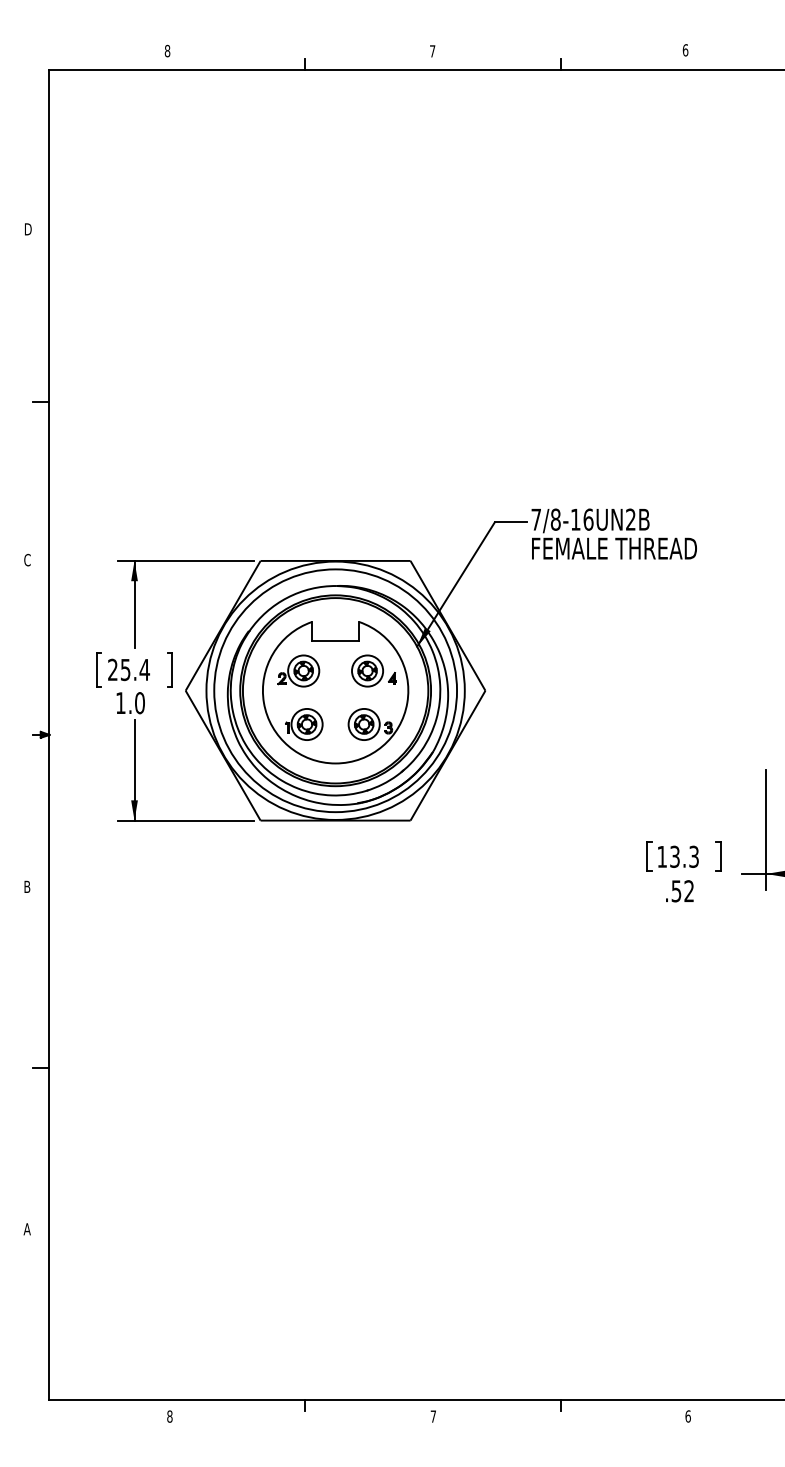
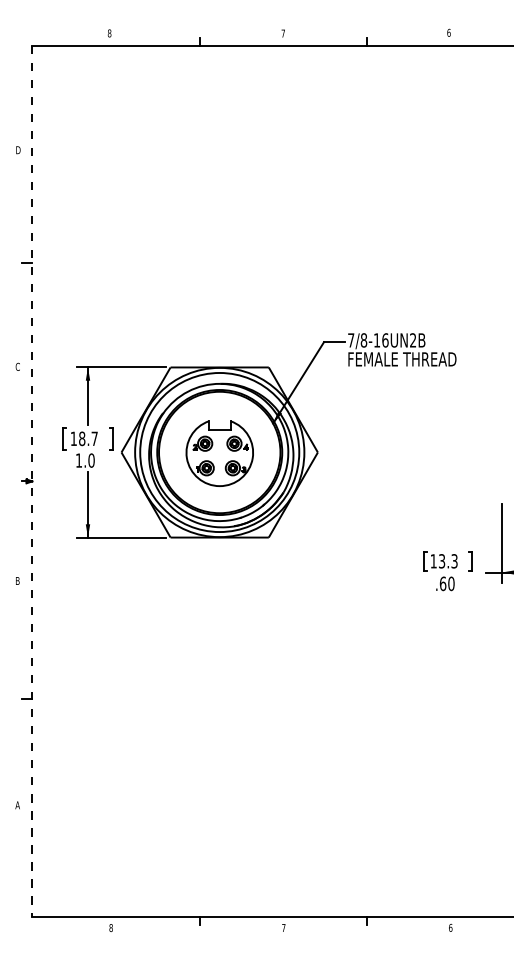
text: (129, 669) -> (84, 438), 25.4 -> 18.7
part: (335, 692) -> (219, 453), size x0.7
line: (49, 735) -> (32, 481), solid -> dashed
text: (681, 890) -> (446, 583), .52 -> .60

